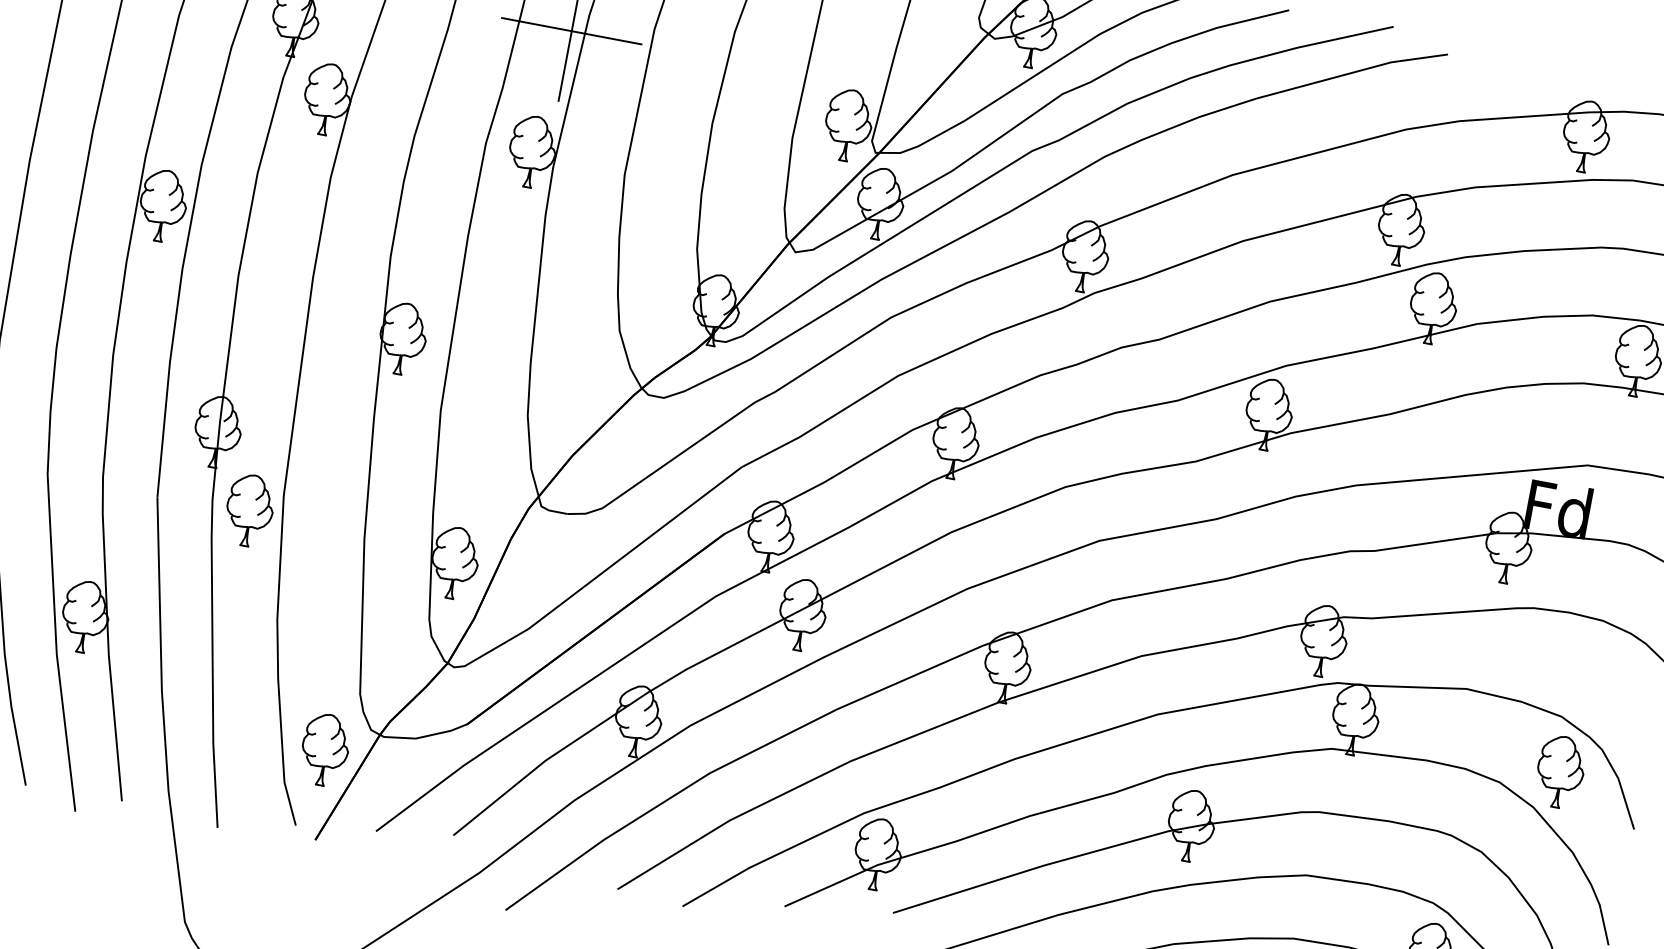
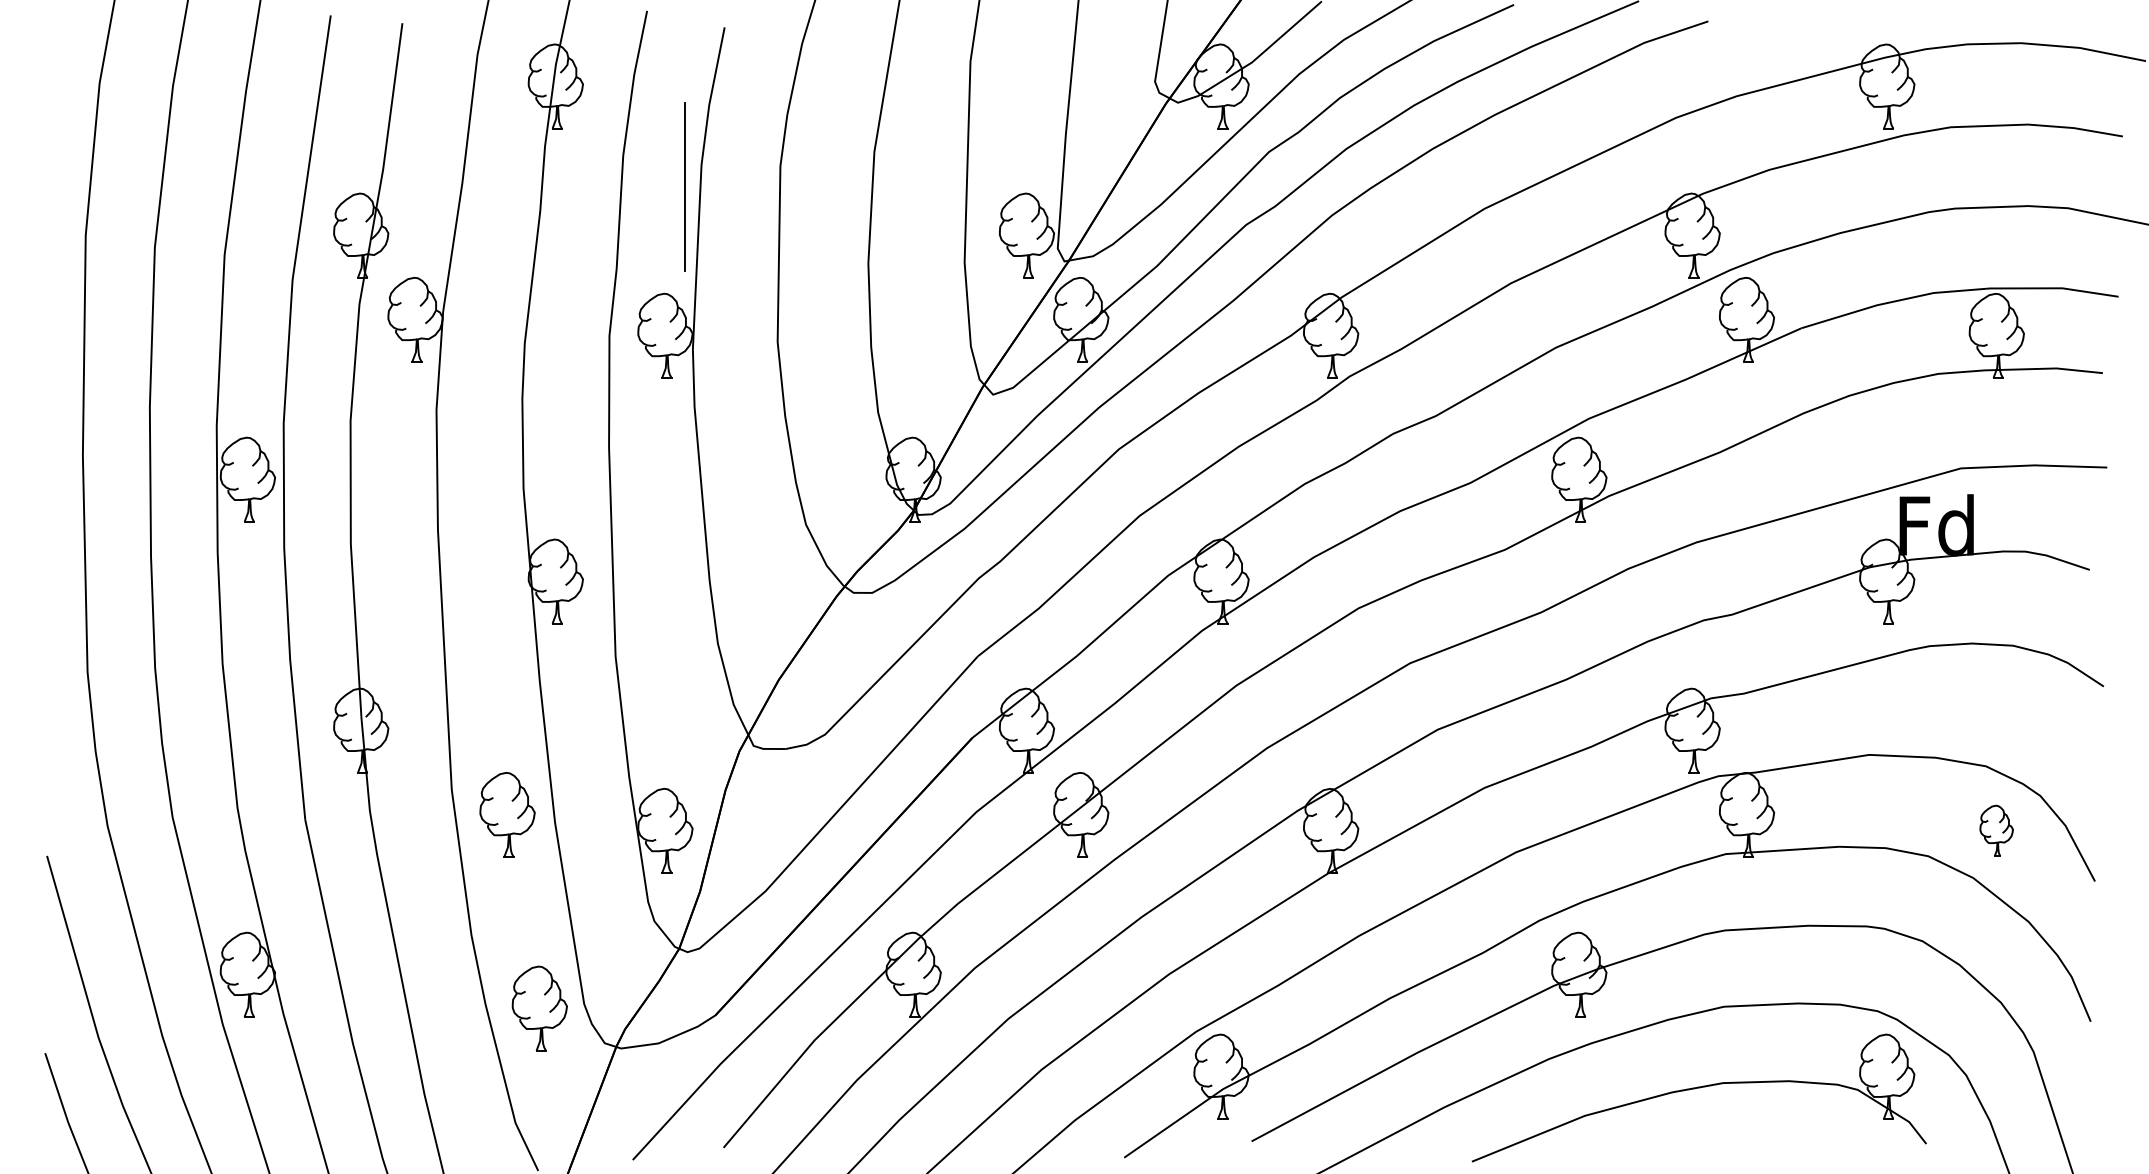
line: (571, 30) -> (684, 186), removed
part: (249, 510) -> (507, 814), moved
part: (324, 749) -> (539, 1008), moved
part: (1560, 771) -> (1996, 830), size x0.6

